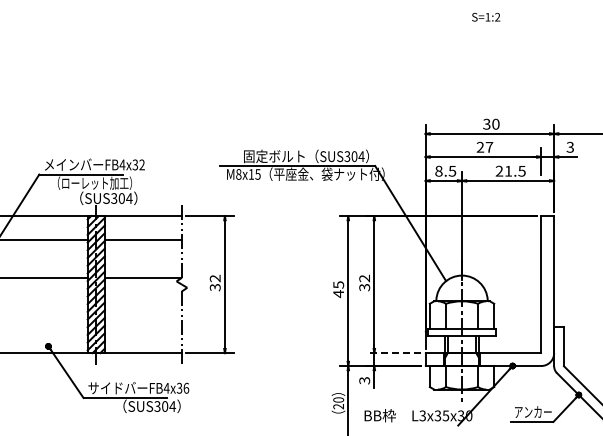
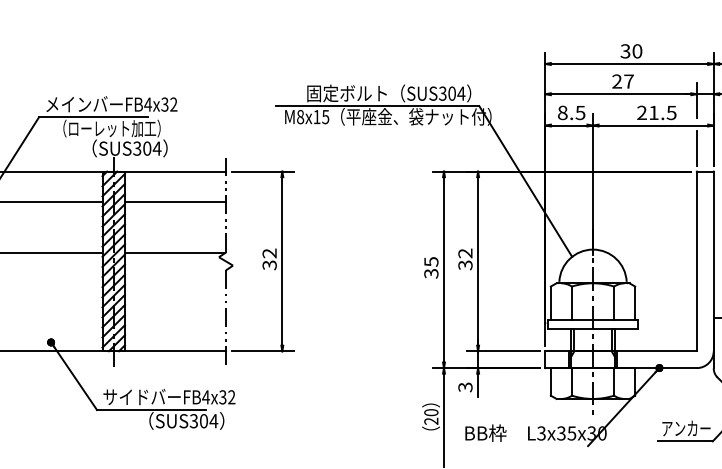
line: (541, 197) -> (697, 147), added
text: (338, 294) -> (431, 274), 45 -> 35
line: (393, 353) -> (503, 351), dashed -> solid
text: (186, 387) -> (231, 396), FB4x36 -> FB4x32

